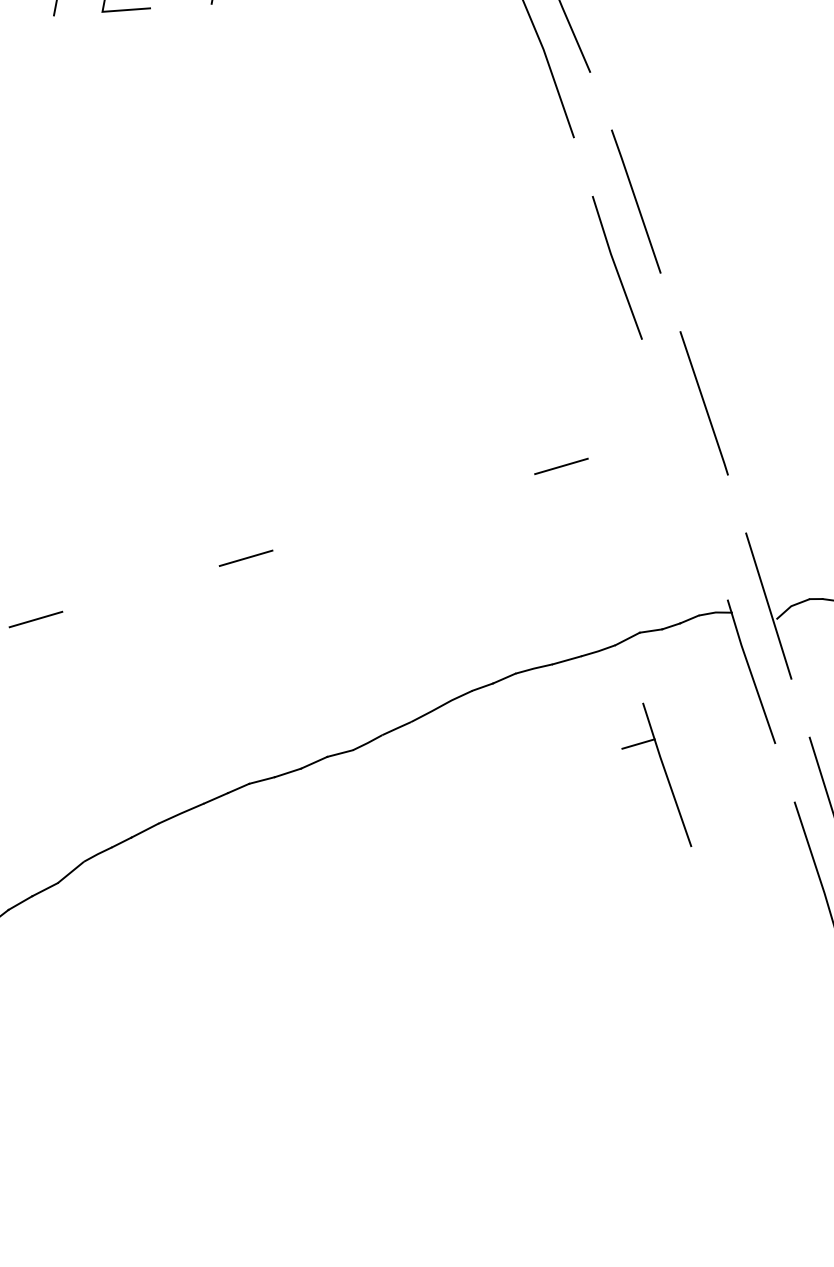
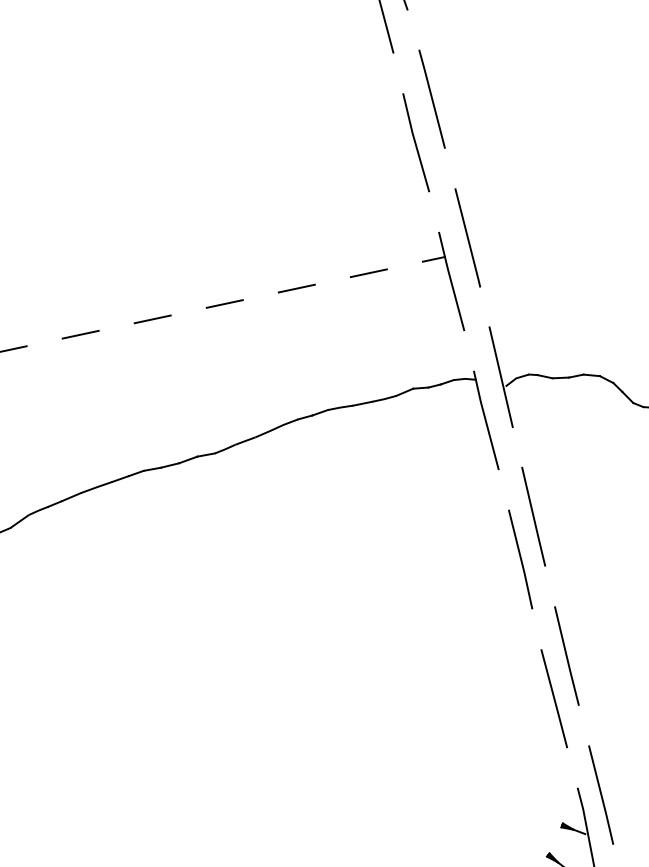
line: (455, 496) -> (296, 288), added
line: (350, 526) -> (224, 303), added
line: (140, 588) -> (80, 334), added
part: (663, 772) -> (449, 279), moved

